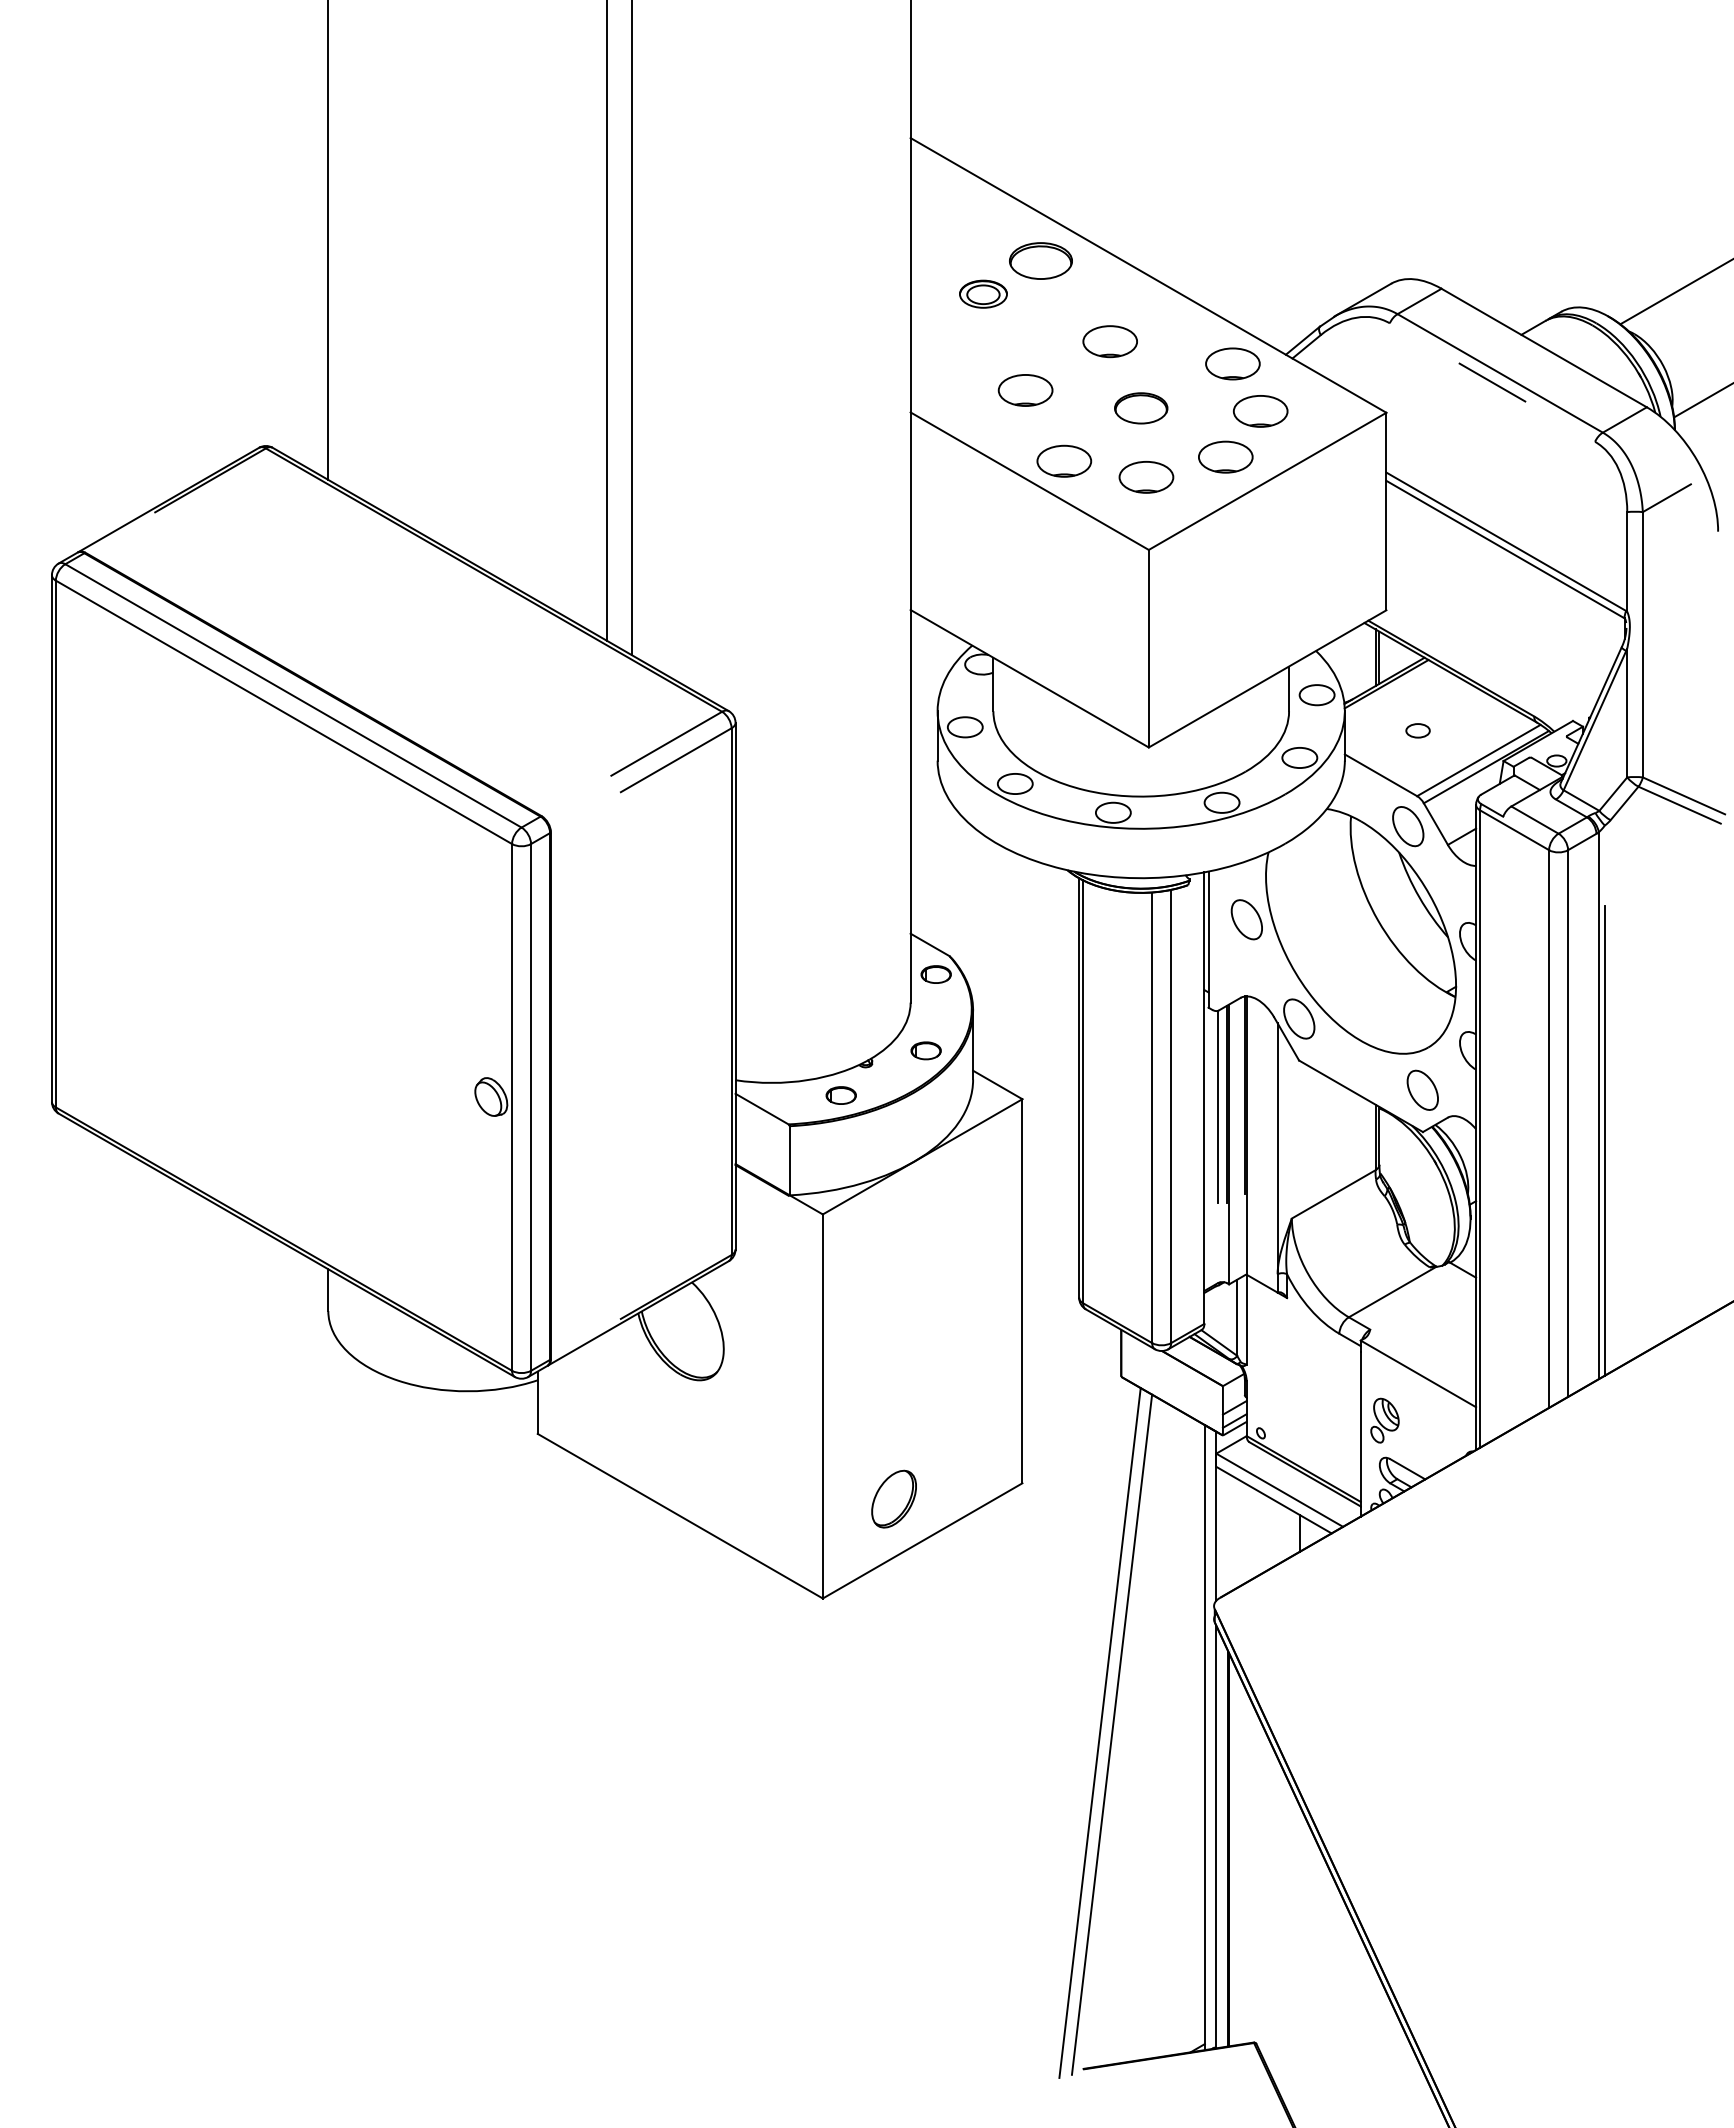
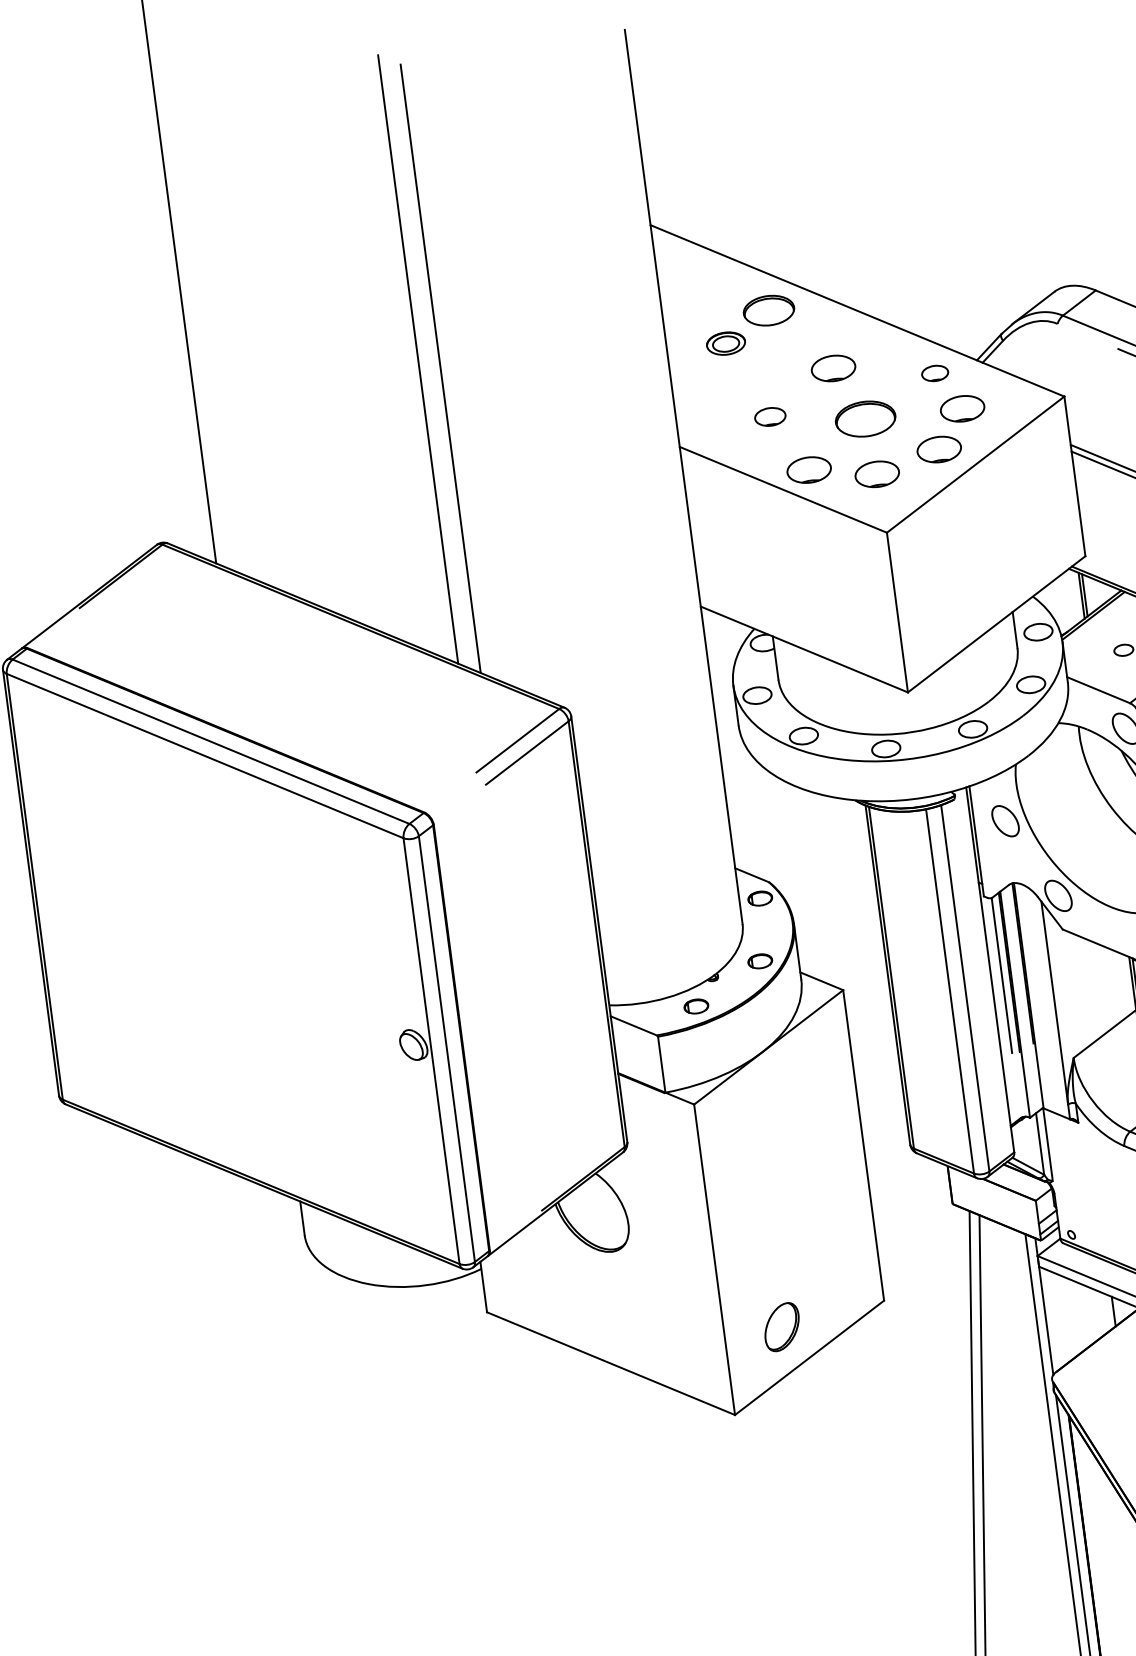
part: (1232, 363) -> (934, 373), size x0.6
part: (1025, 390) -> (770, 416), size x0.7
part: (1141, 408) -> (865, 419), size x1.4

